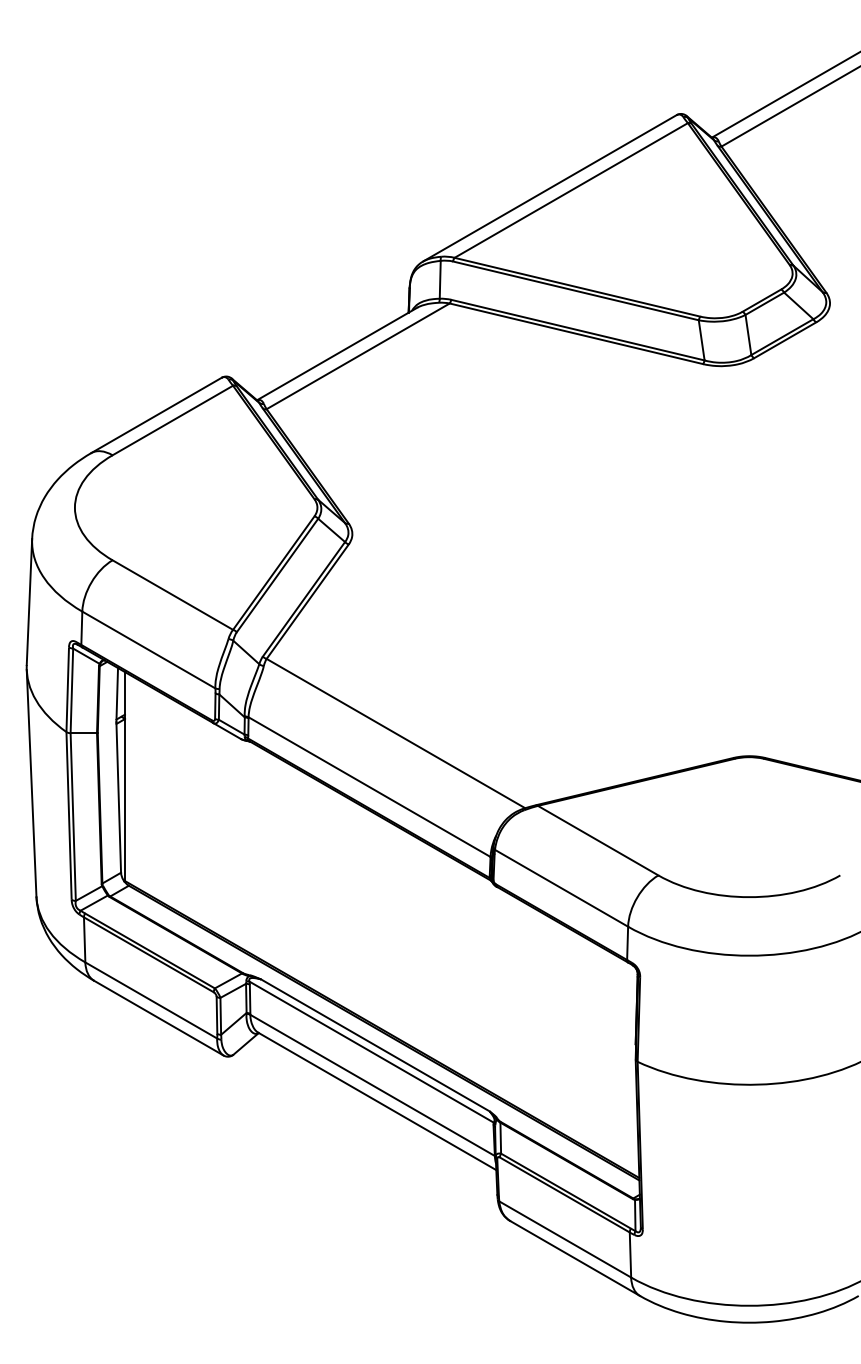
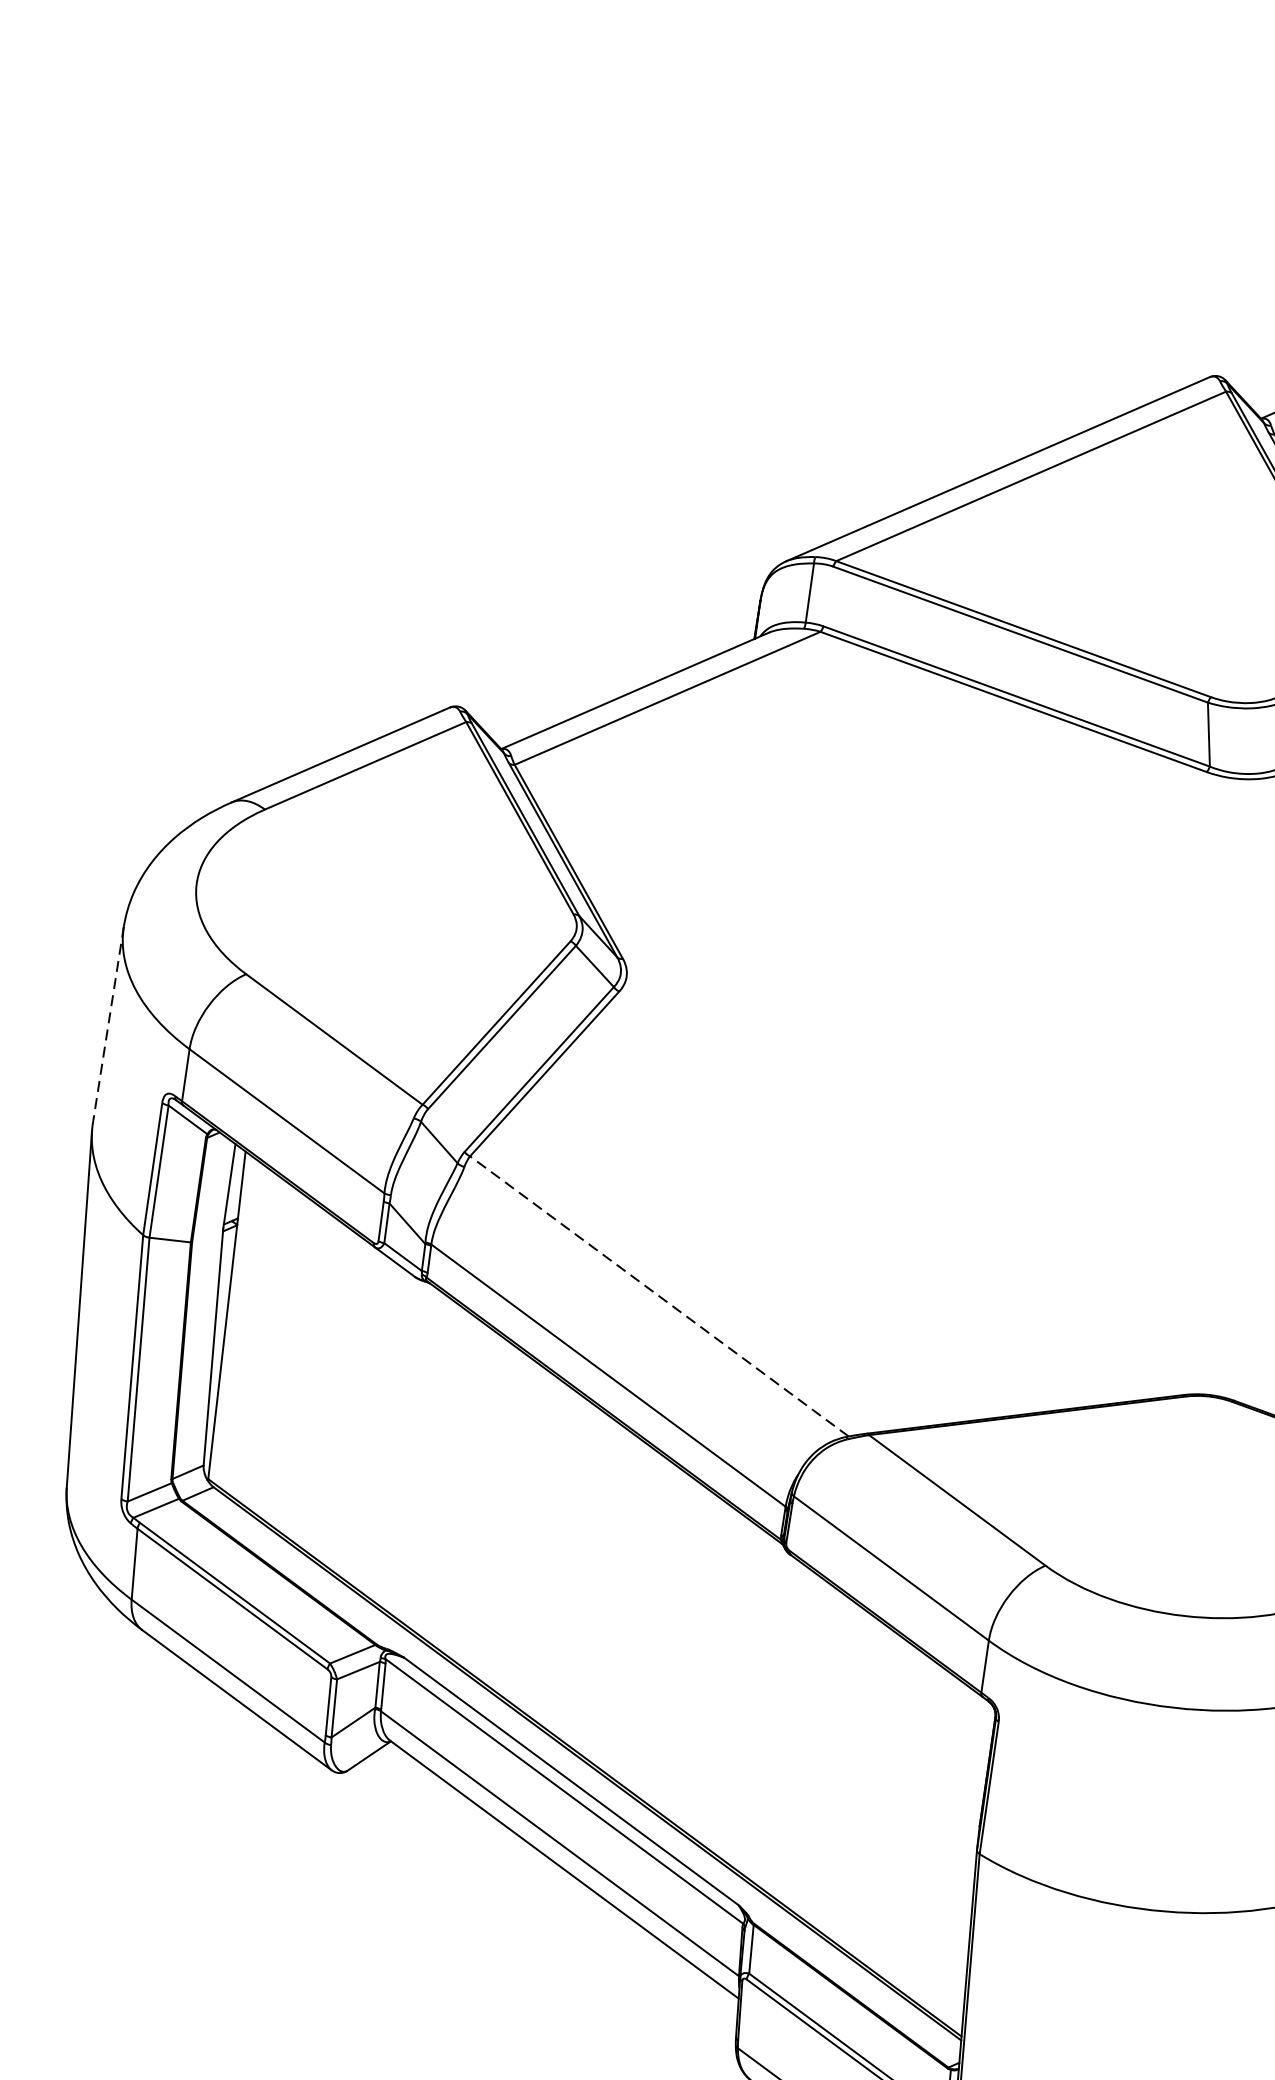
line: (29, 602) -> (108, 1025), solid -> dashed
line: (395, 733) -> (658, 1296), solid -> dashed

